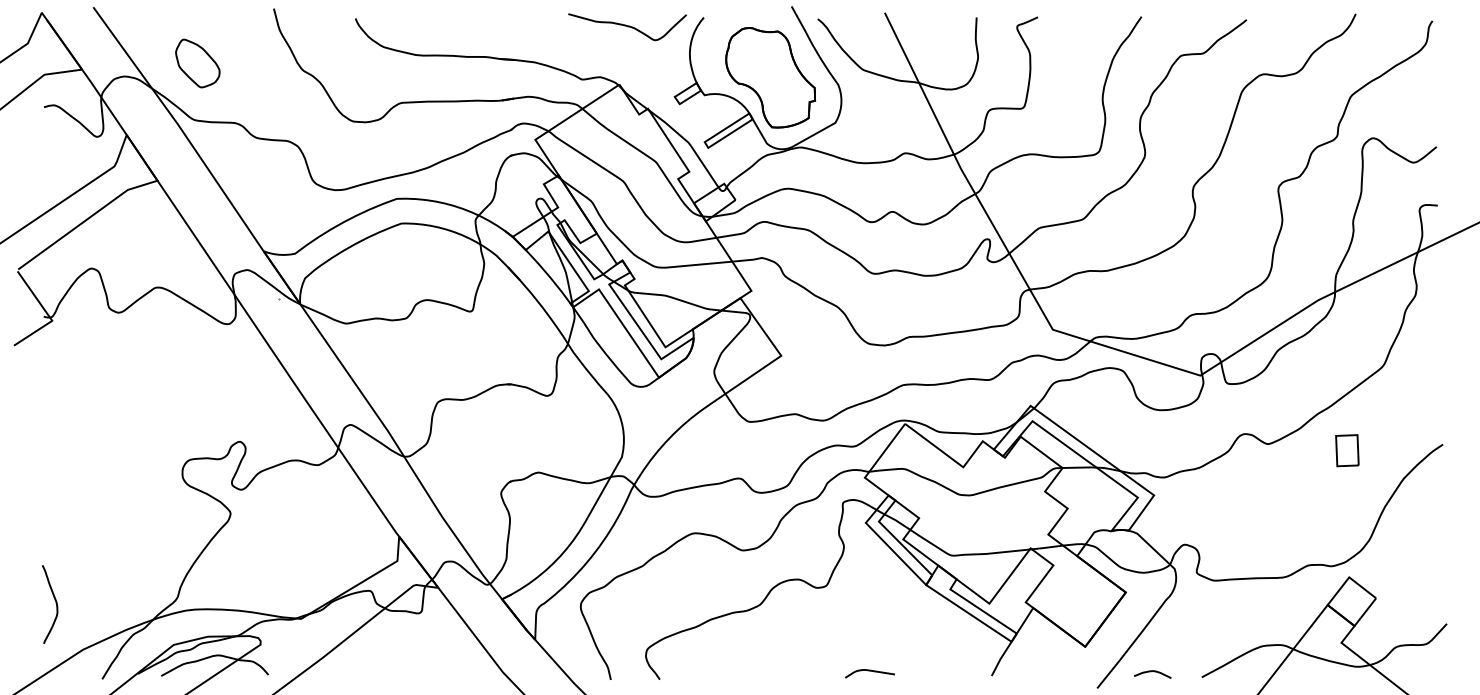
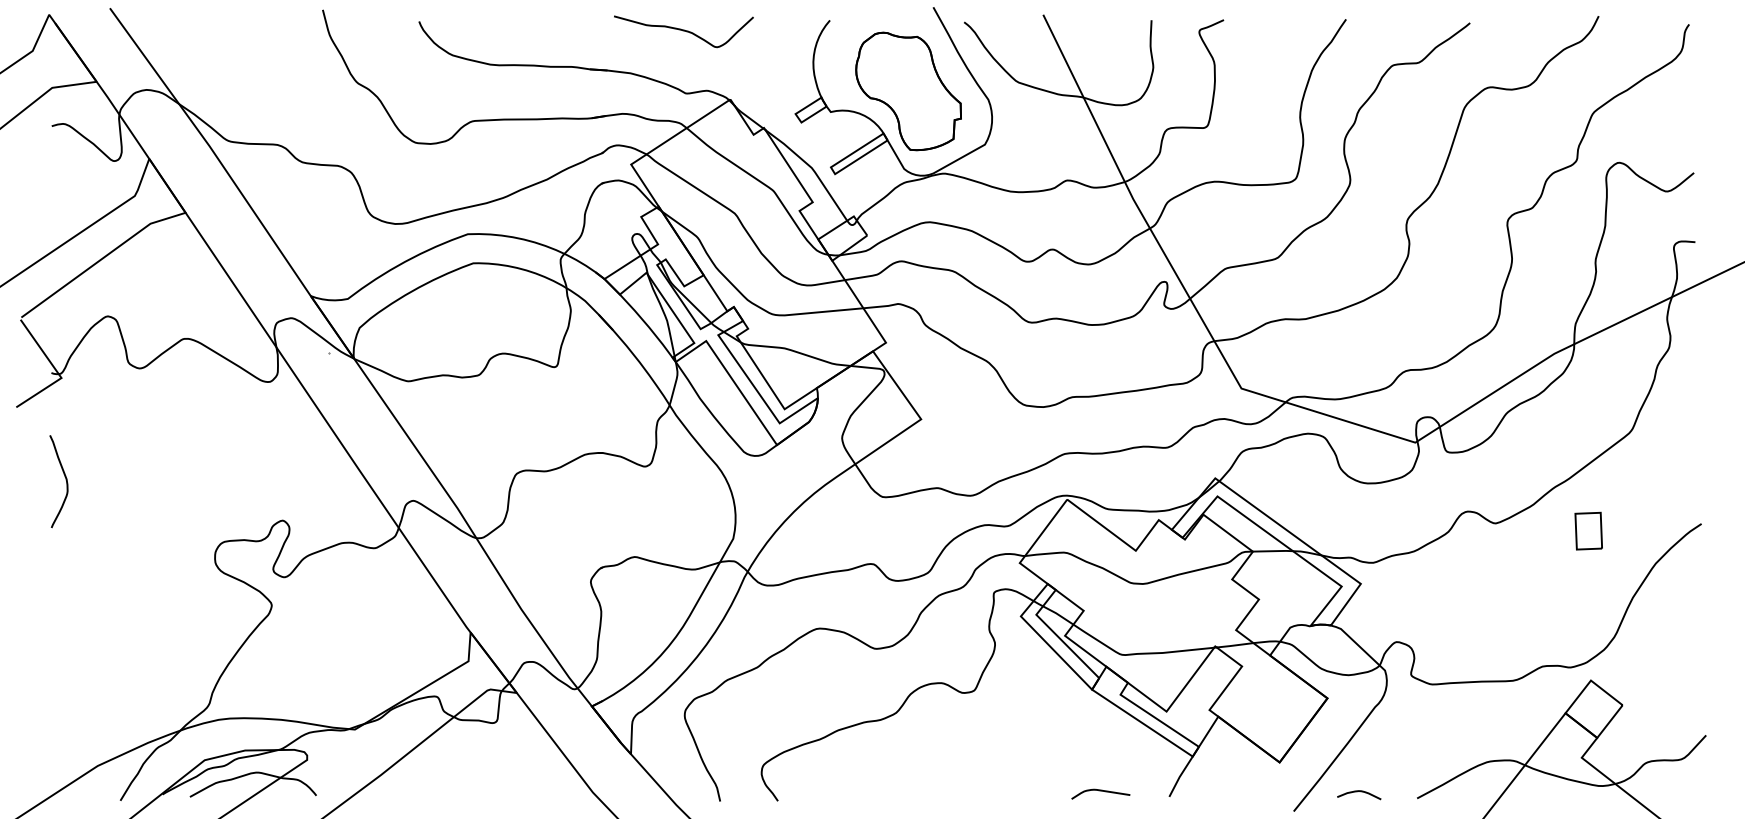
curve: (627, 26) -> (683, 31), moved
part: (197, 63) -> (232, 74), removed
curve: (55, 603) -> (65, 480), moved
curve: (869, 671) -> (1100, 791), moved

